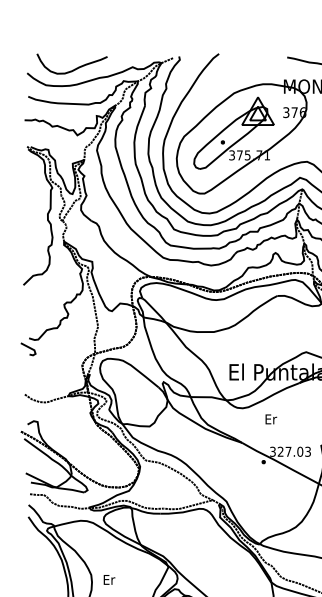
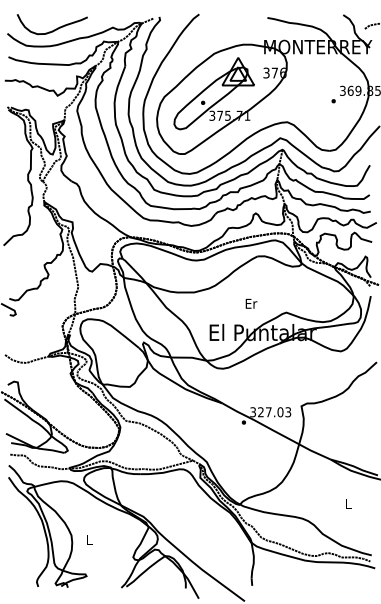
text: (271, 419) -> (251, 303), moved
text: (109, 580) -> (89, 540), Er -> L

